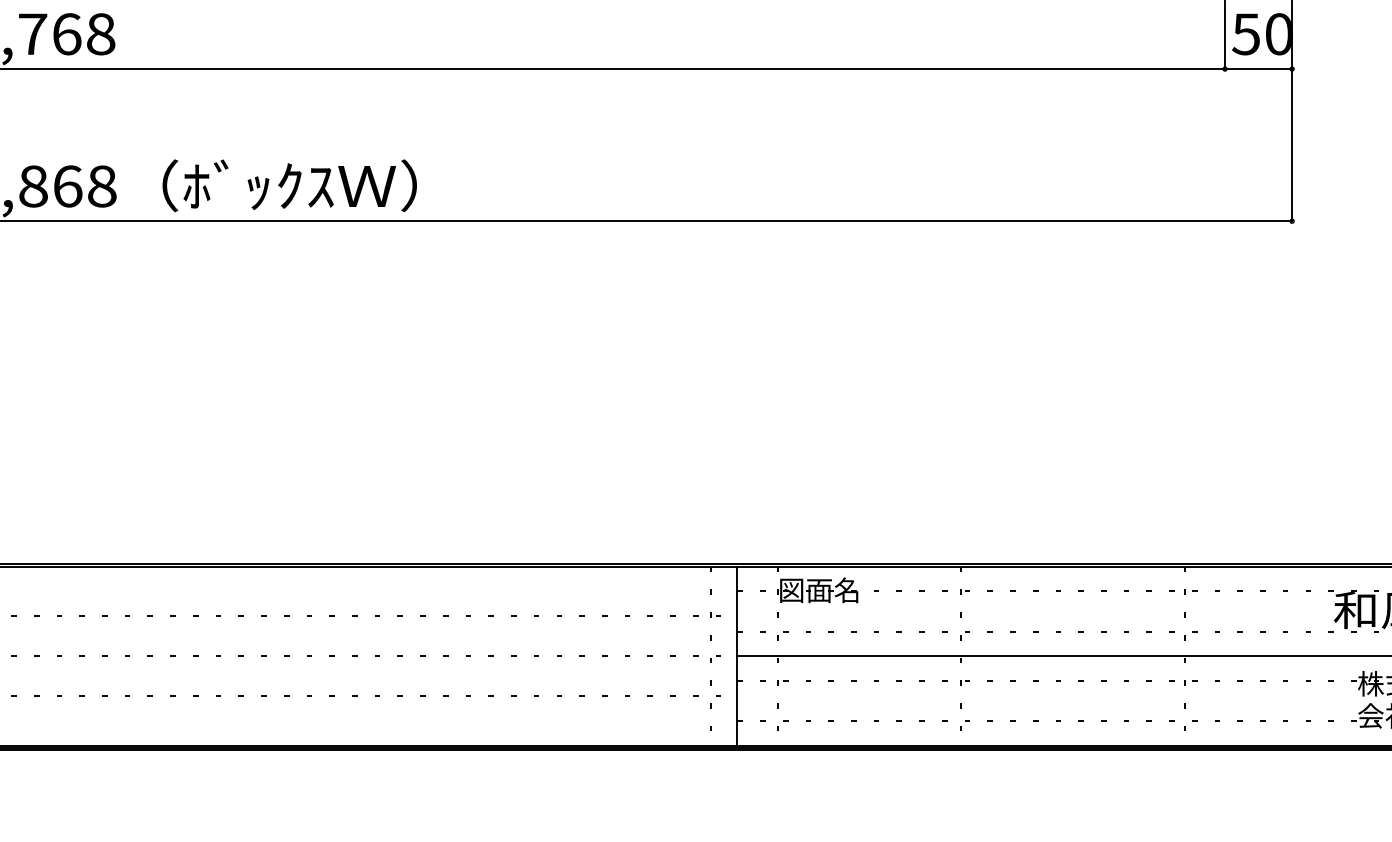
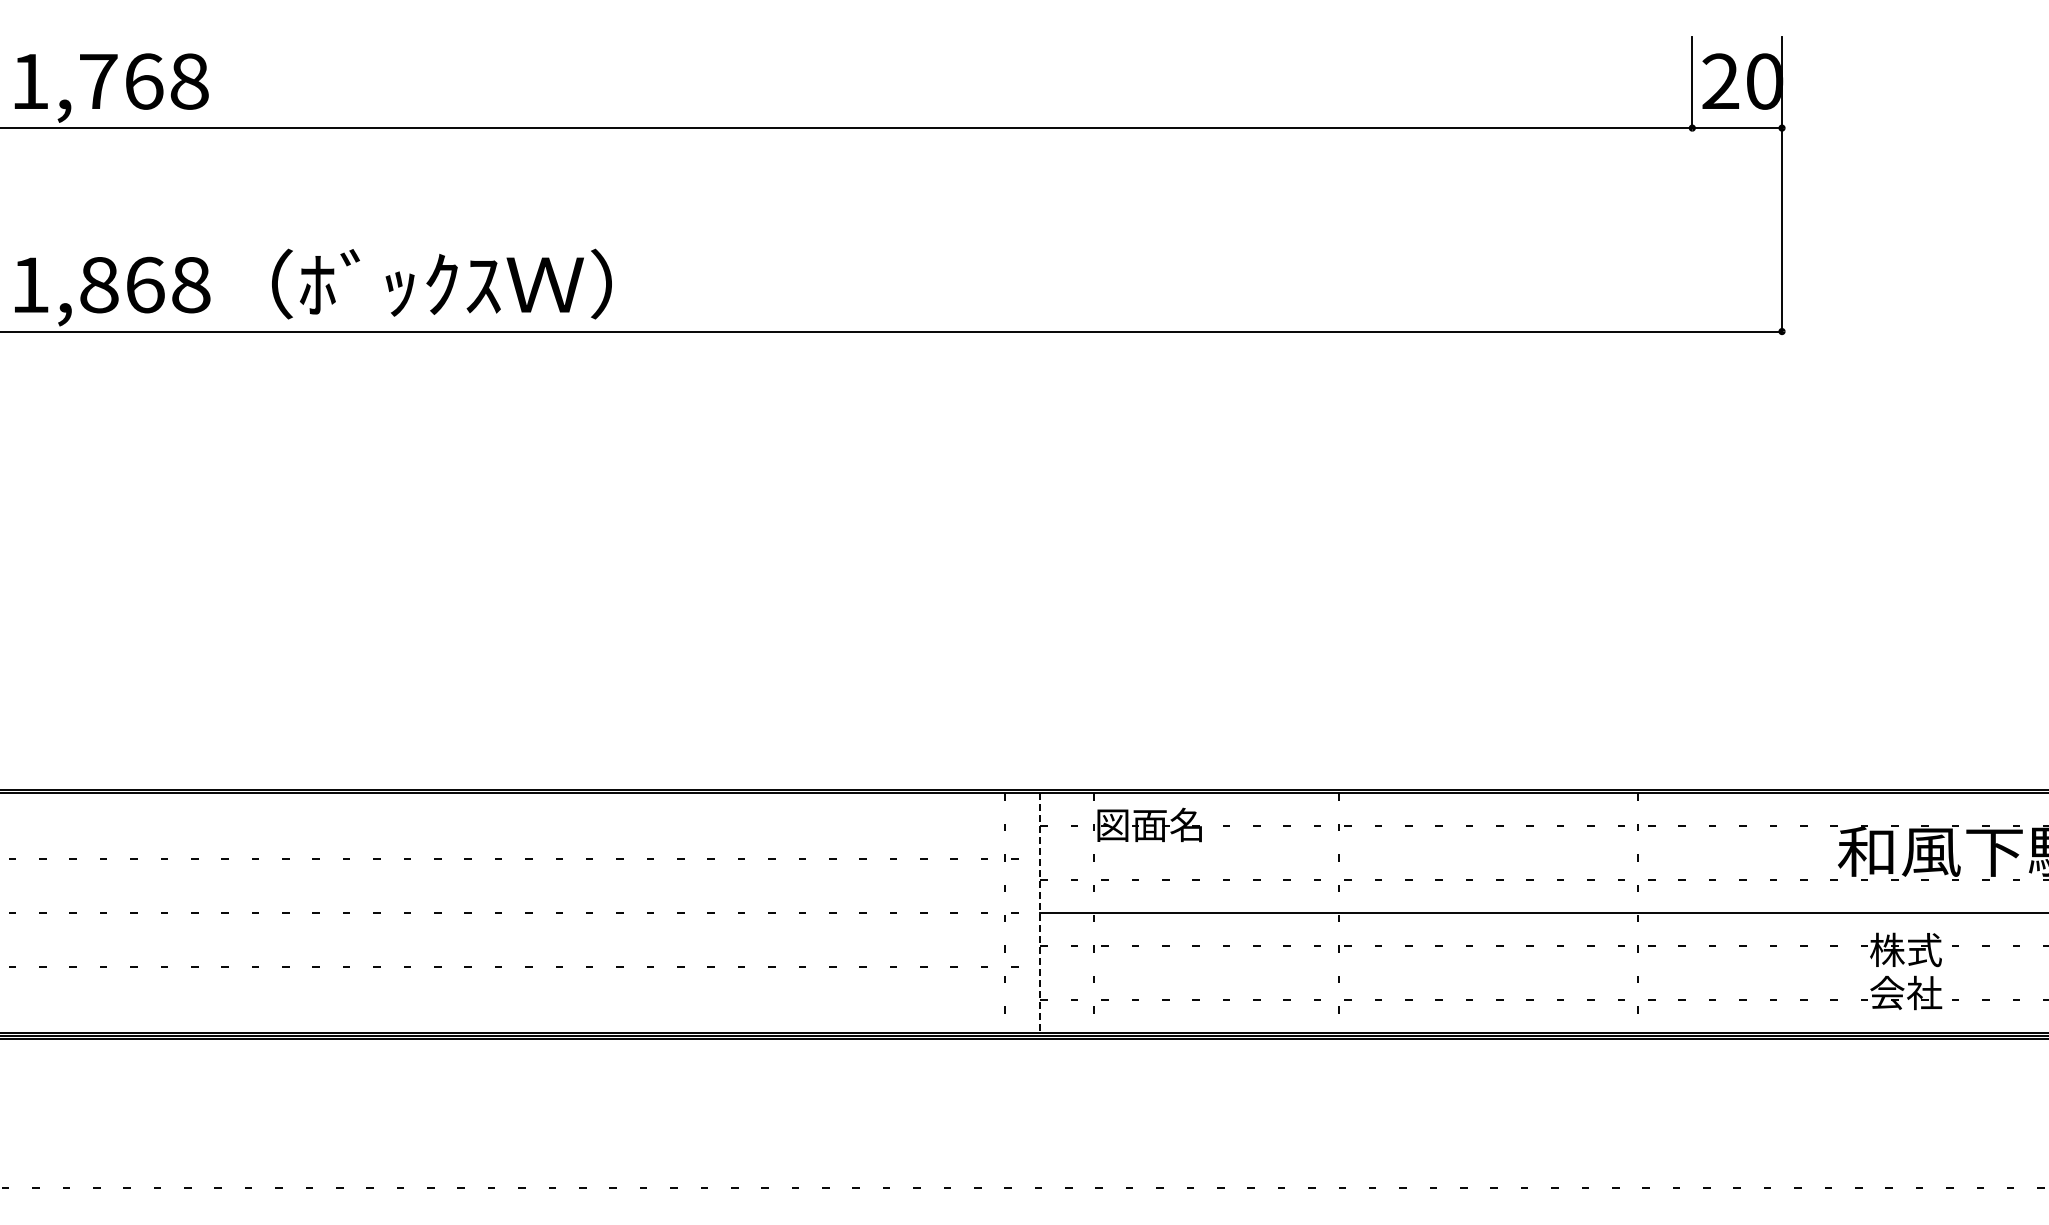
text: (1246, 34) -> (1720, 81), 50 -> 20
line: (737, 655) -> (1040, 912), solid -> dashed

